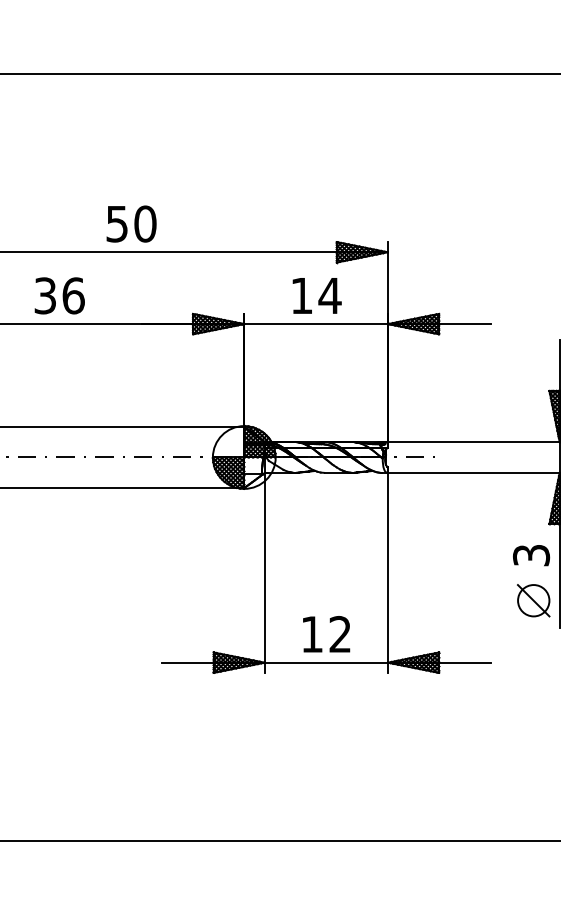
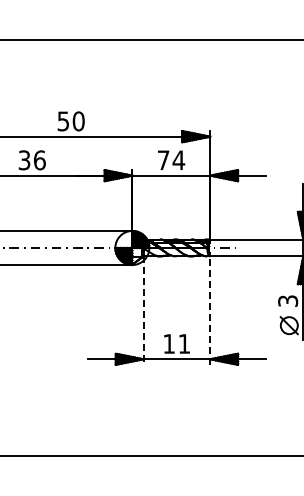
text: (301, 296) -> (163, 160), 14 -> 74
line: (388, 572) -> (210, 310), solid -> dashed
line: (264, 574) -> (143, 311), solid -> dashed
text: (338, 633) -> (183, 343), 12 -> 11

